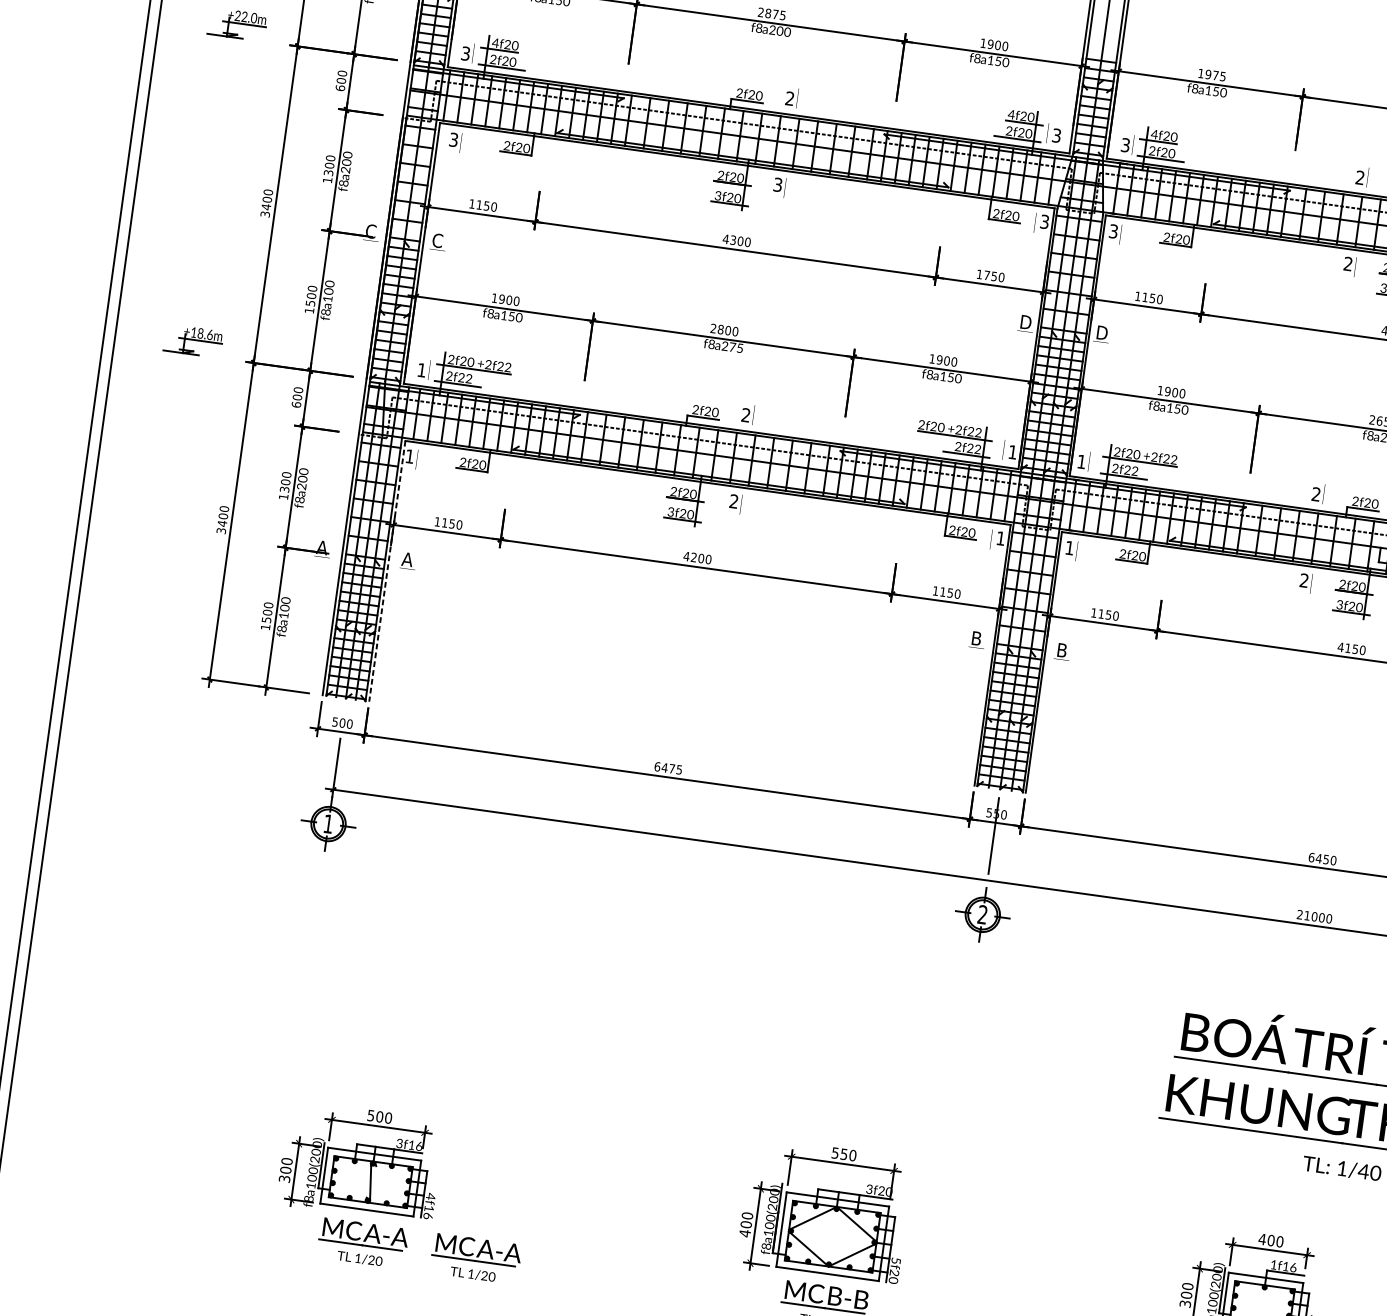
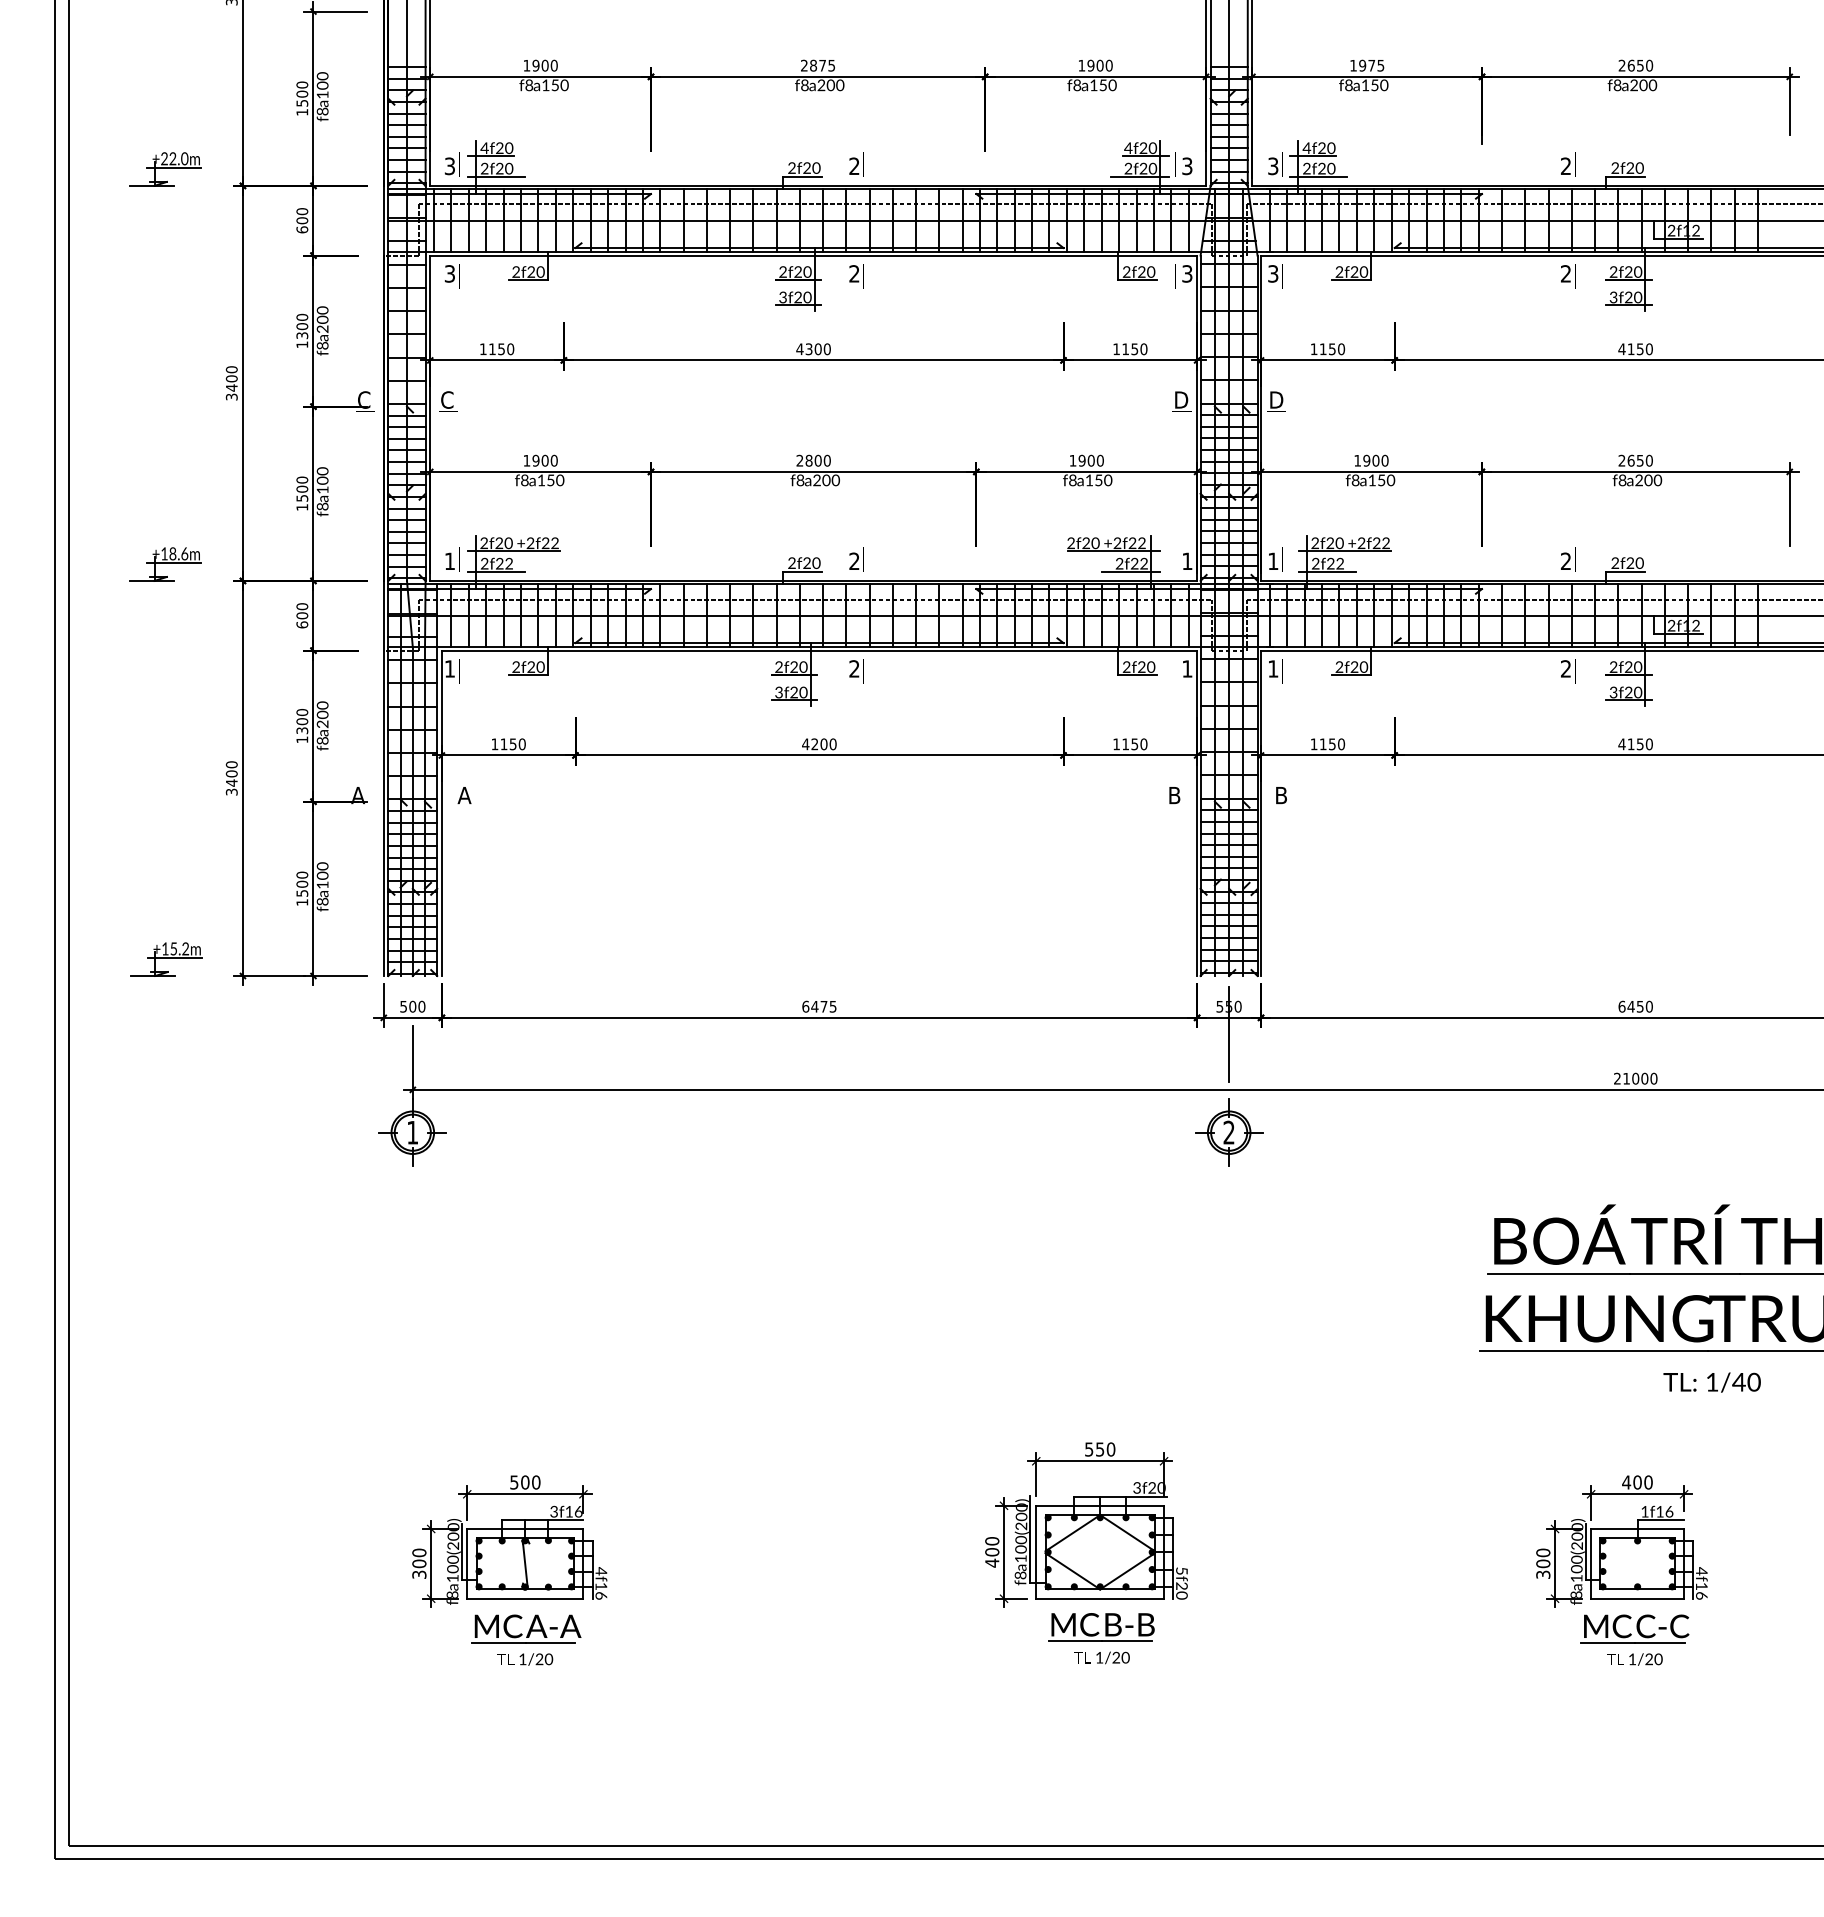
text: (778, 184) -> (854, 273), 3 -> 2
text: (986, 275) -> (1125, 349), 1750 -> 1150
text: (736, 347) -> (831, 480), a275 -> a200
line: (387, 571) -> (441, 813), dashed -> solid
part: (150, 657) -> (166, 959), added
part: (476, 1258) -> (667, 1639), removed

